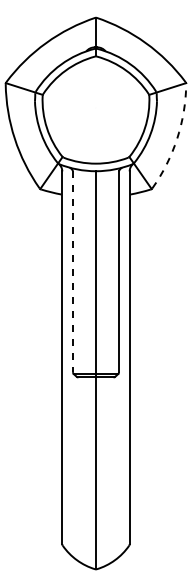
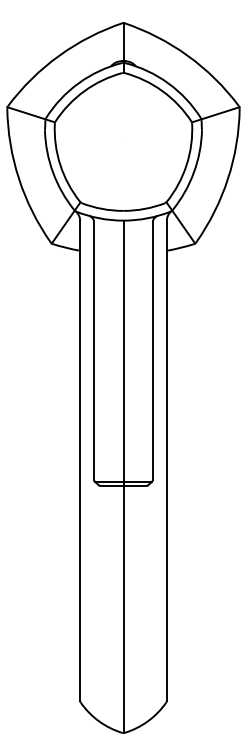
arc: (177, 138) -> (228, 178), dashed -> solid
line: (72, 272) -> (93, 350), dashed -> solid

